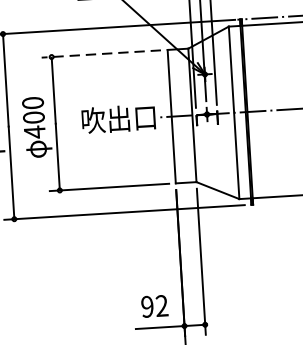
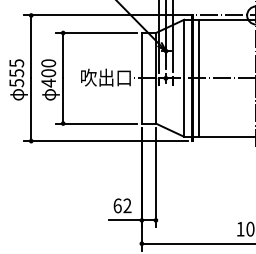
line: (100, 54) -> (96, 33), dashed -> solid
line: (255, 110) -> (198, 77), added
text: (147, 306) -> (117, 205), 92 -> 62

